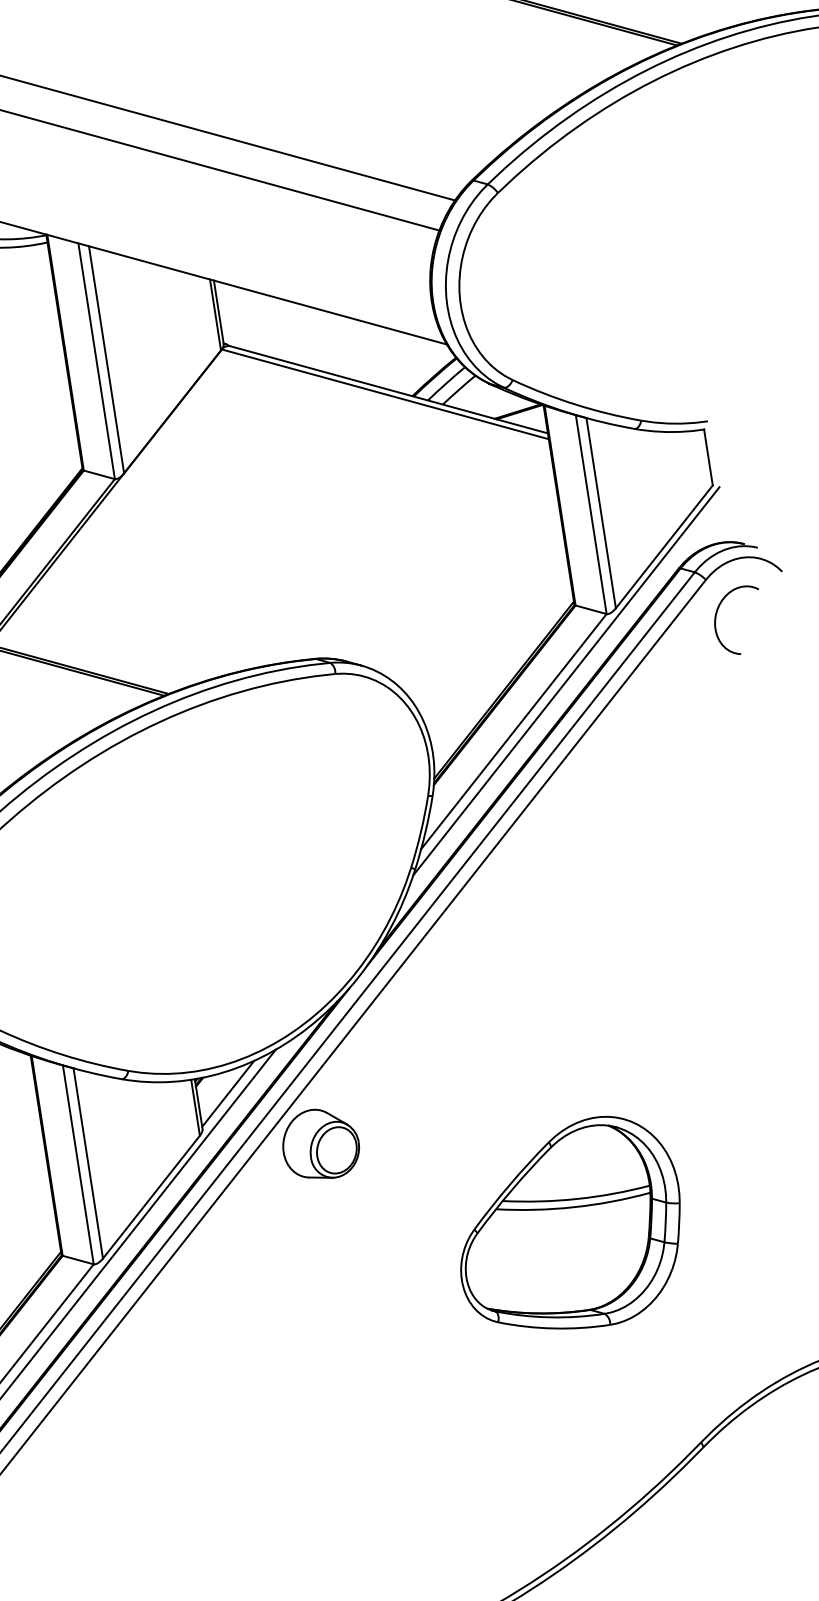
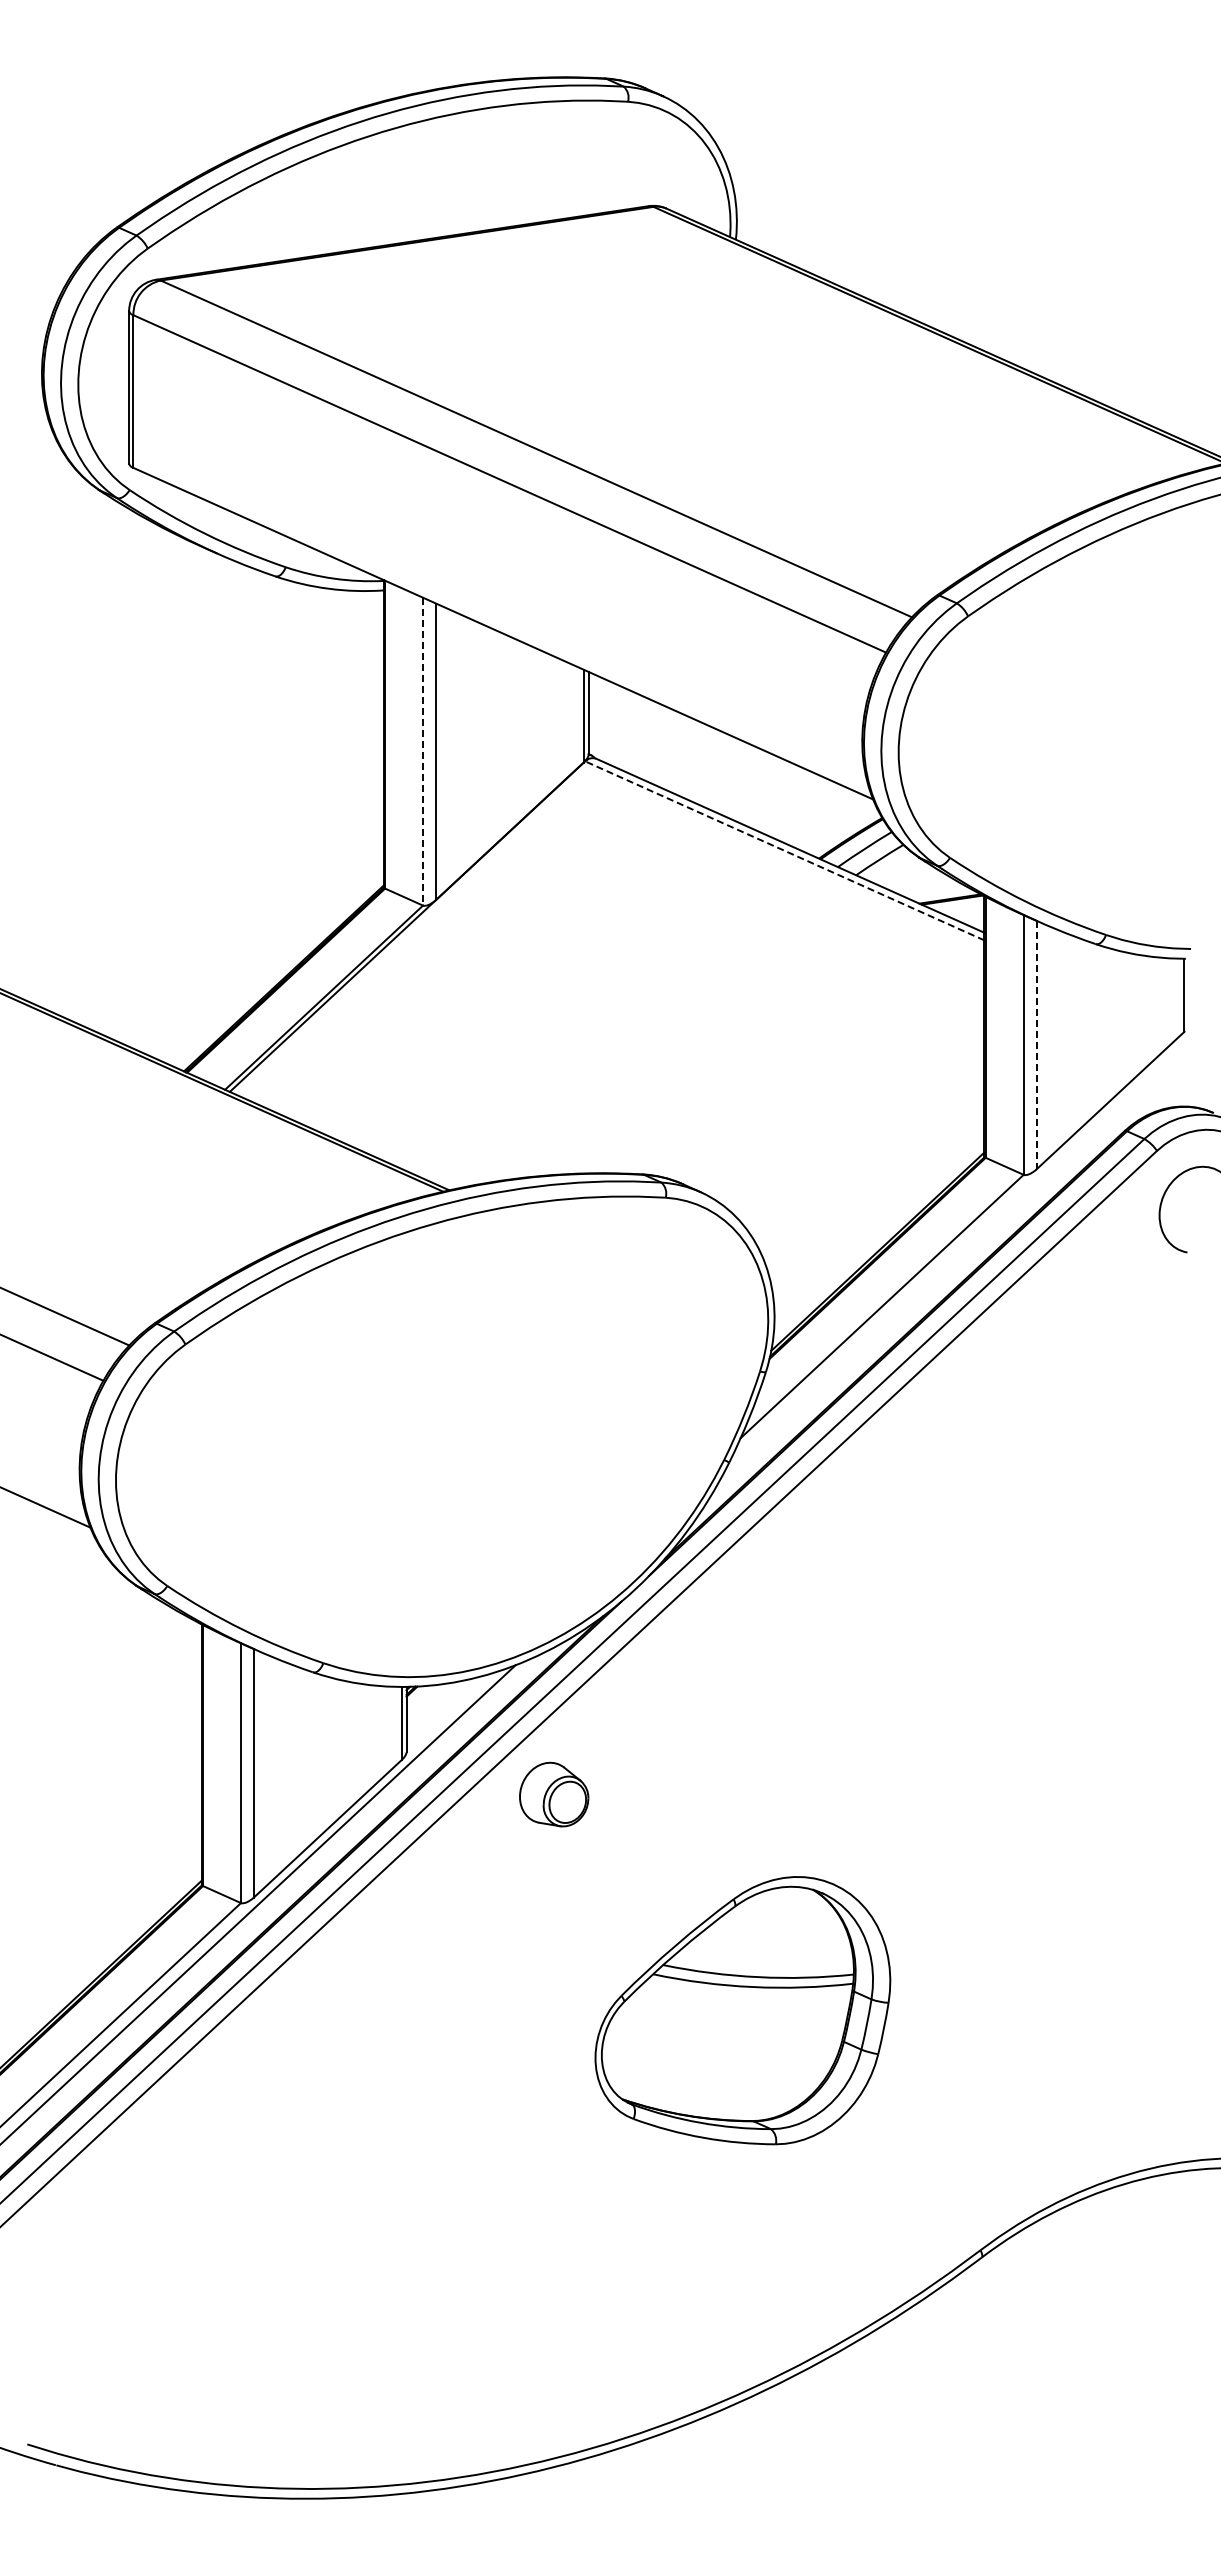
line: (96, 361) -> (423, 751), solid -> dashed
line: (385, 394) -> (784, 850), solid -> dashed
line: (601, 513) -> (1036, 1045), solid -> dashed
line: (565, 681) -> (958, 1252), removed
line: (227, 1094) -> (445, 1712), removed
part: (320, 1144) -> (553, 1794), size x0.7
part: (568, 1226) -> (742, 2010), moved

